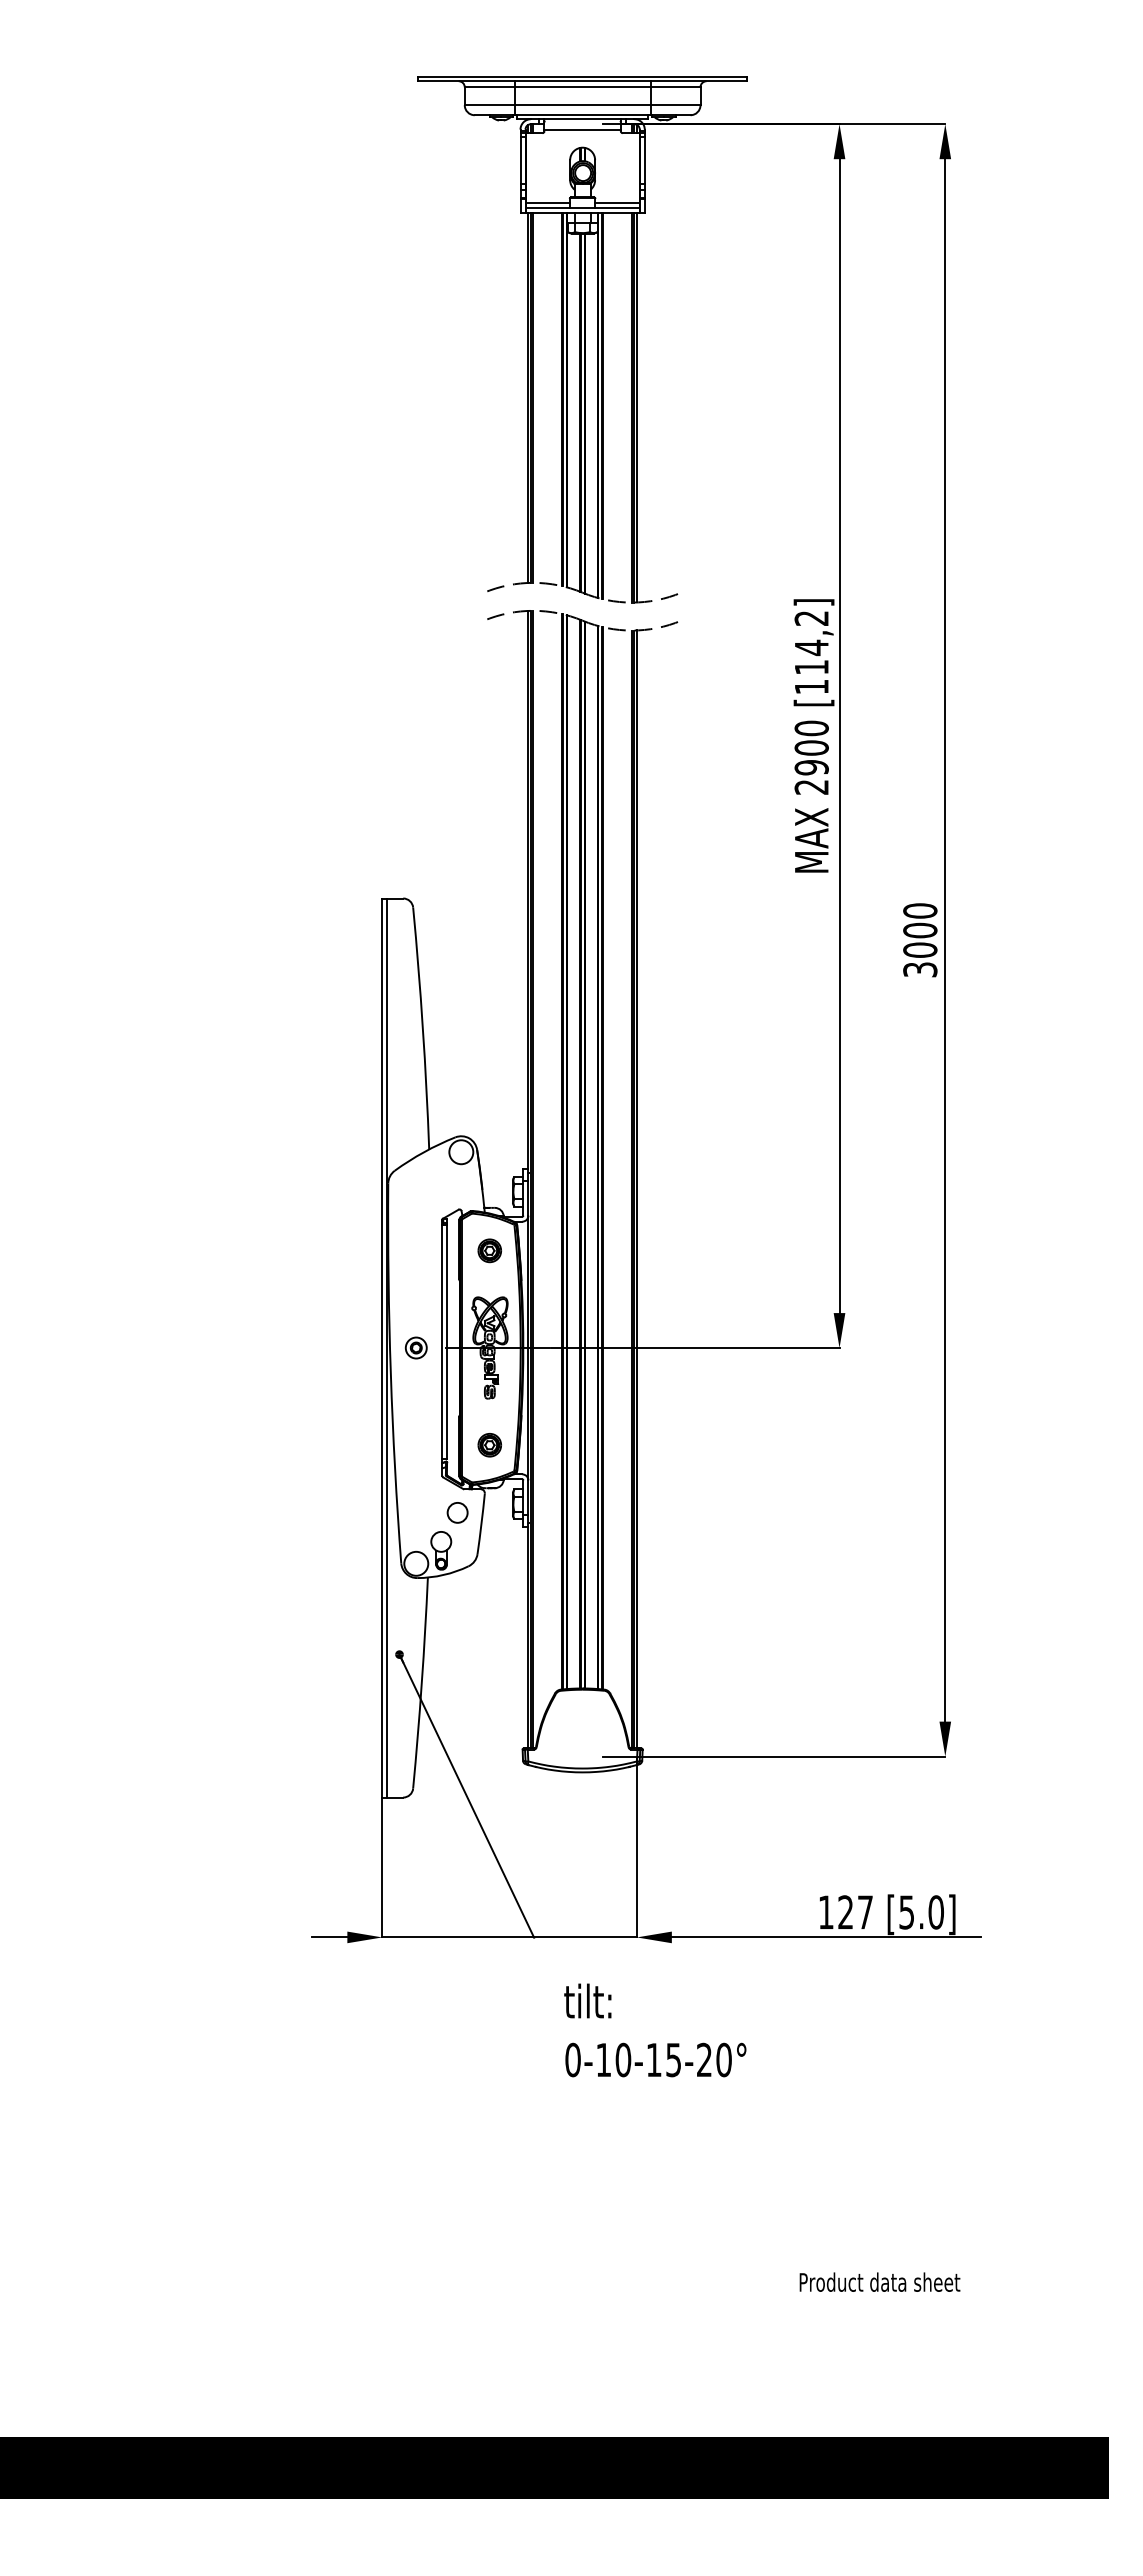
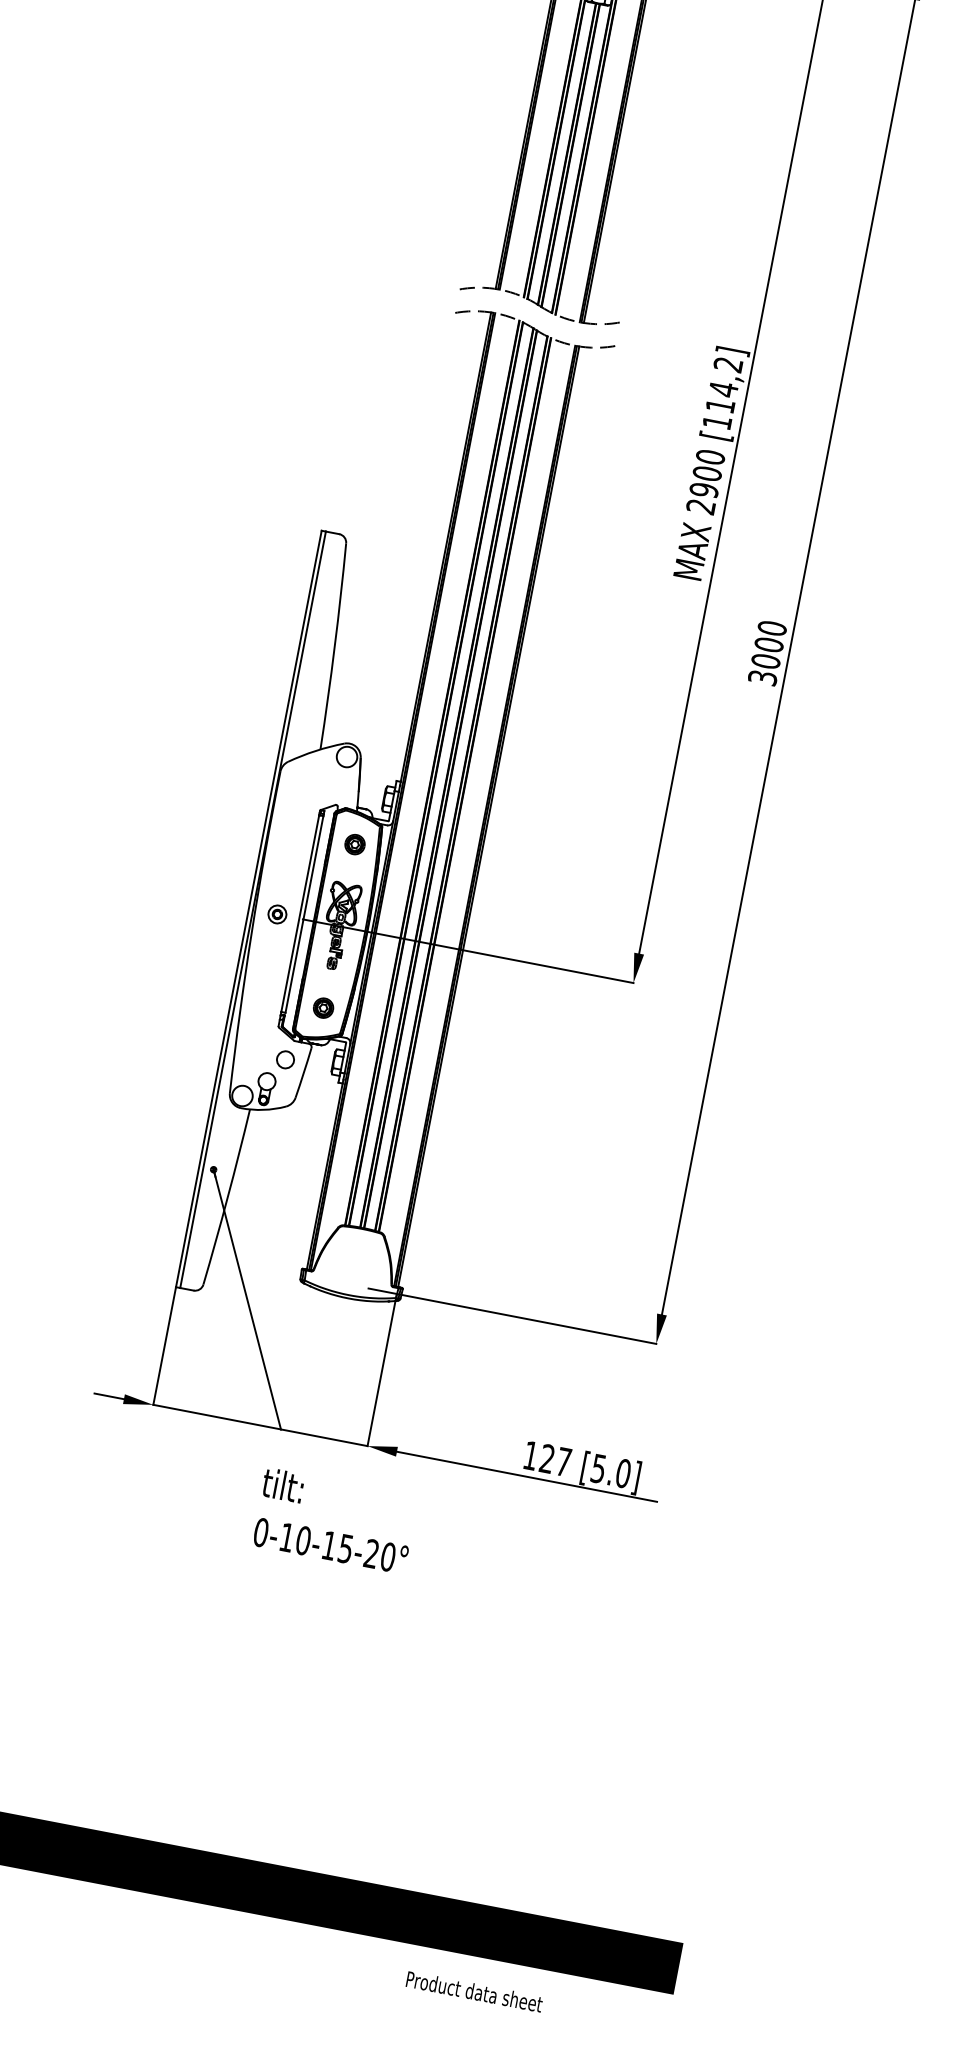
text: (655, 2030) -> (335, 1521), moved
text: (879, 2281) -> (474, 1991), moved

